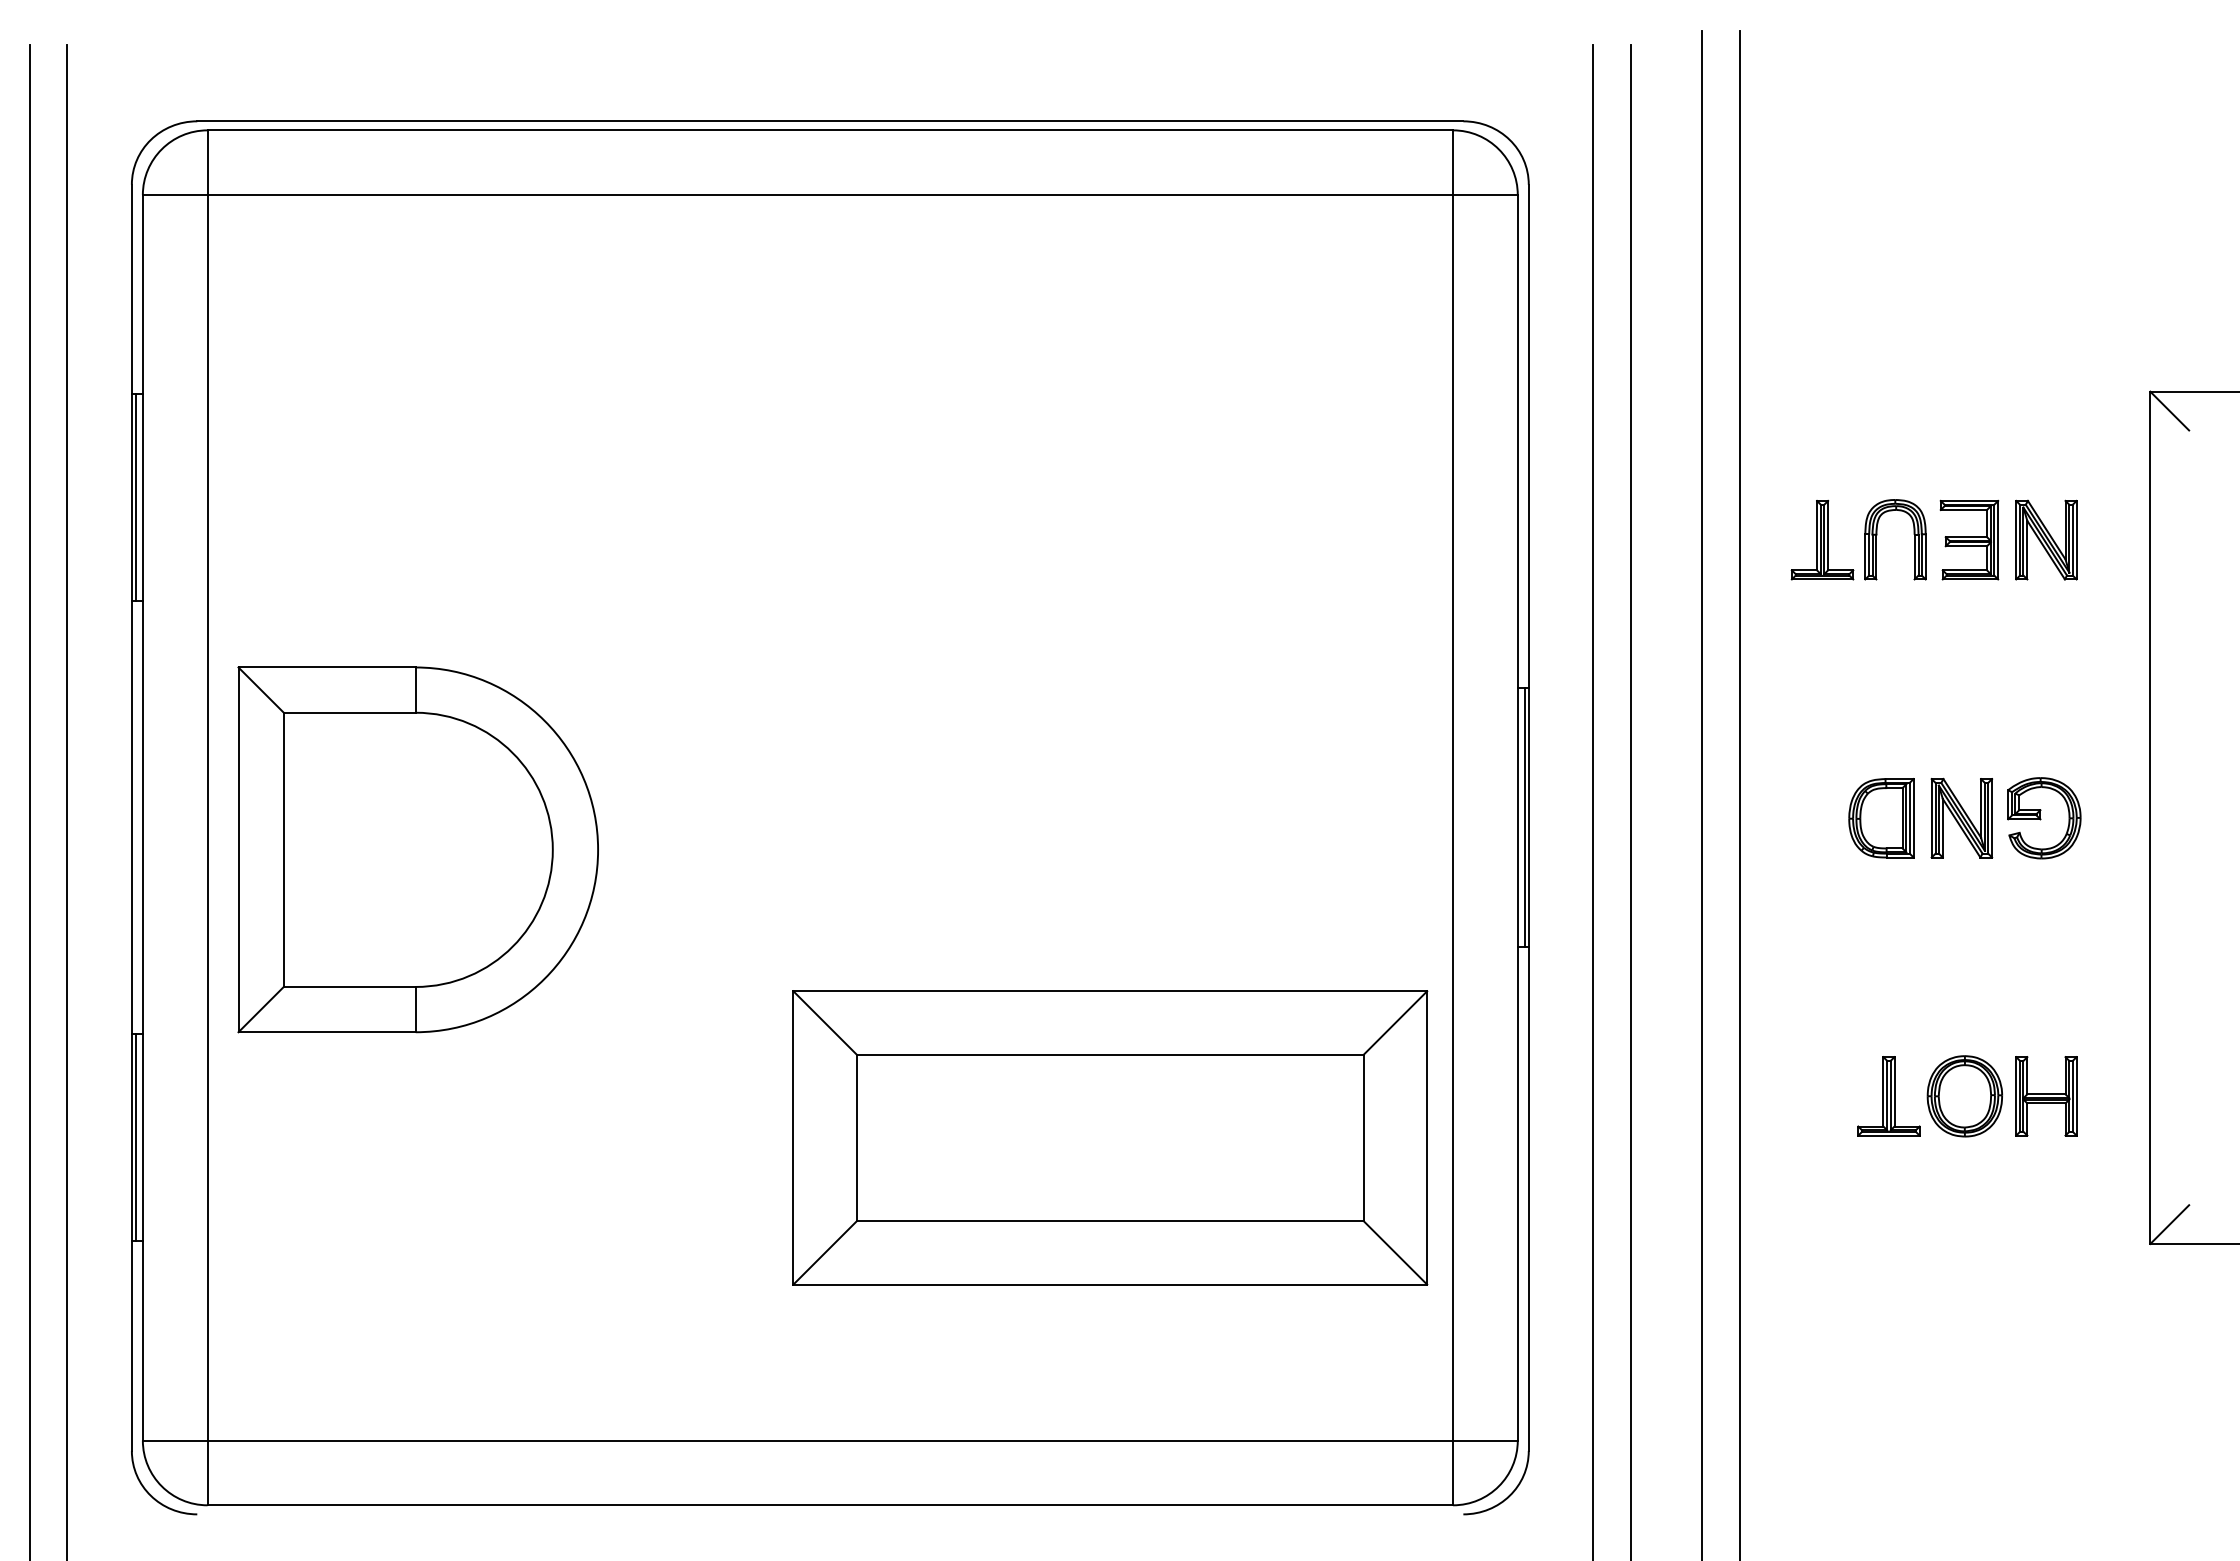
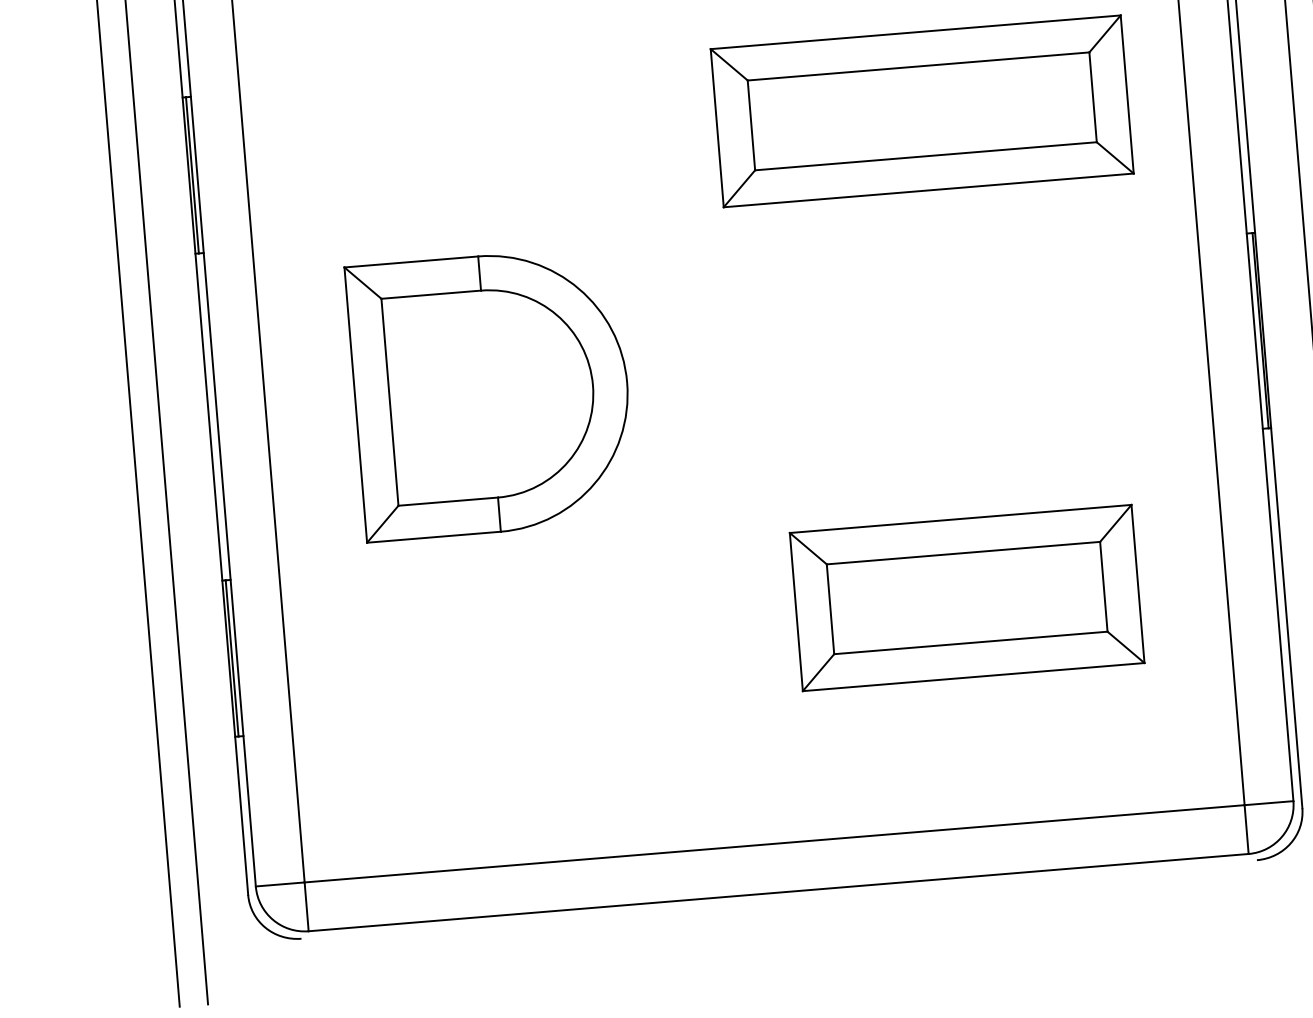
part: (1103, 492) -> (921, 111), added
part: (417, 849) -> (490, 393), moved
part: (1110, 1137) -> (967, 597), size x0.71

